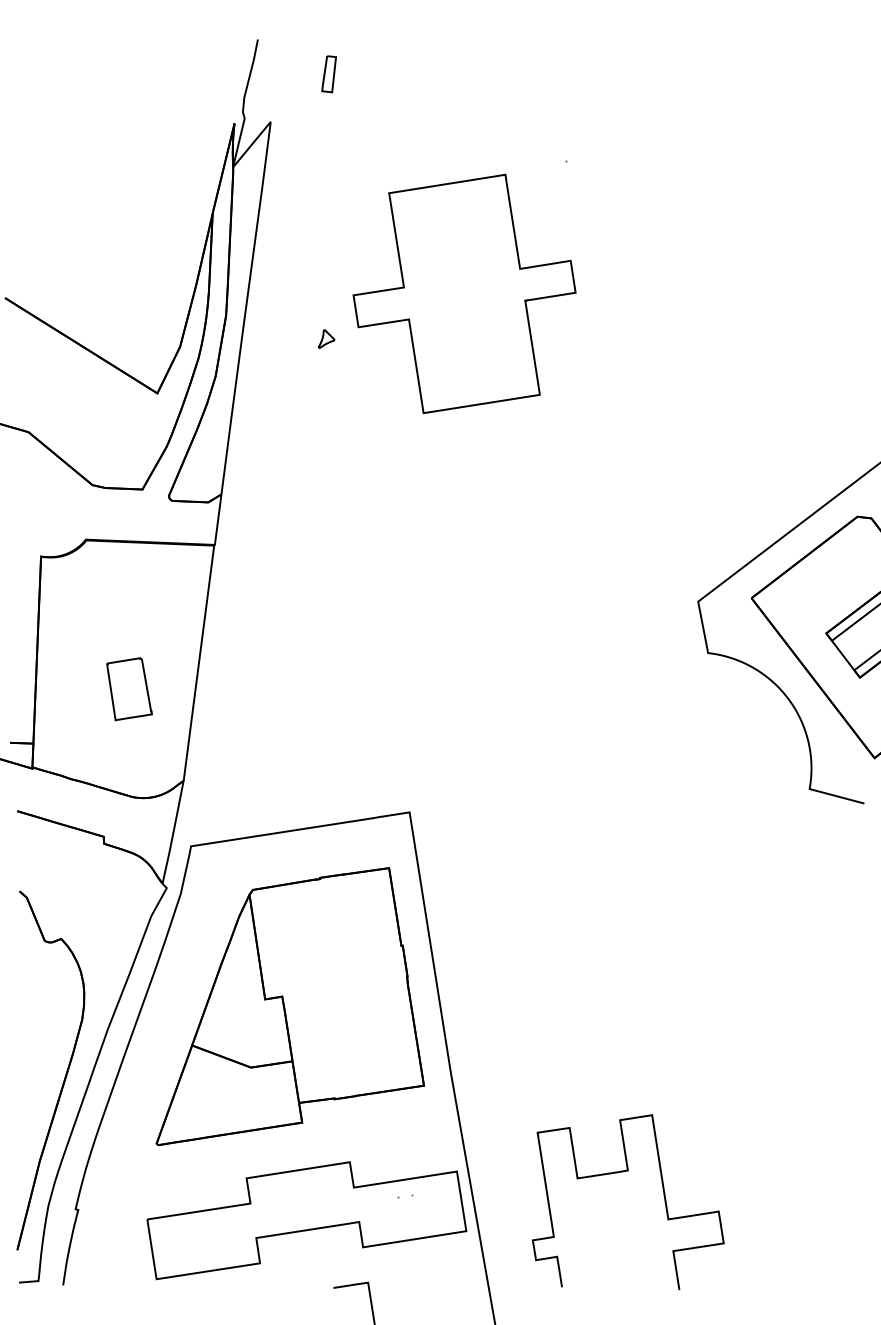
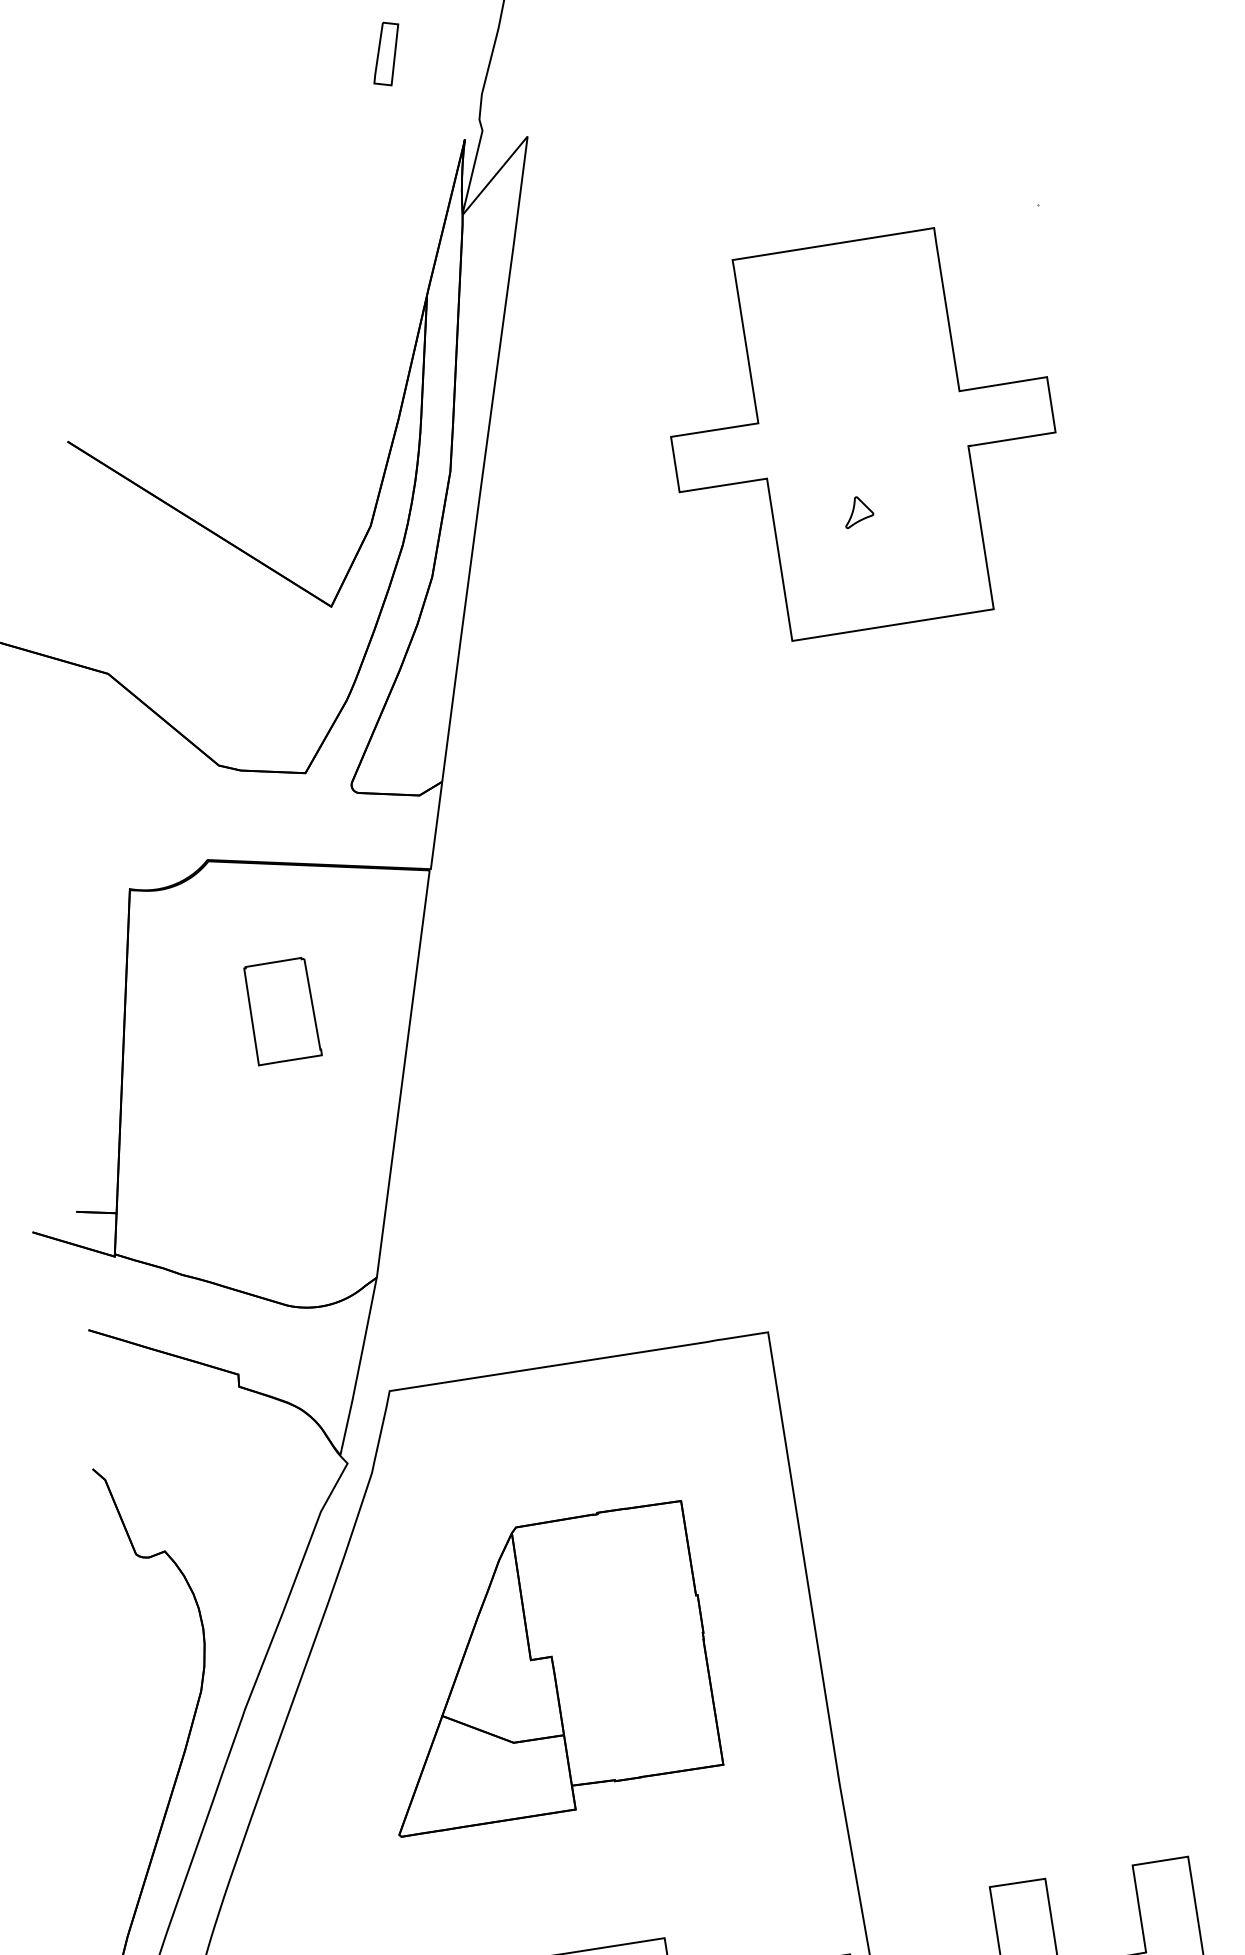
part: (328, 74) -> (385, 54), moved
part: (326, 338) -> (859, 511), moved
part: (129, 689) -> (282, 1012), moved
part: (289, 1006) -> (560, 1668), size x0.7

